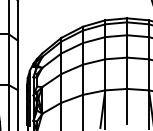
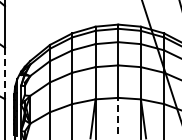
line: (17, 65) -> (4, 73), solid -> dashed
line: (127, 105) -> (118, 115), solid -> dashed

